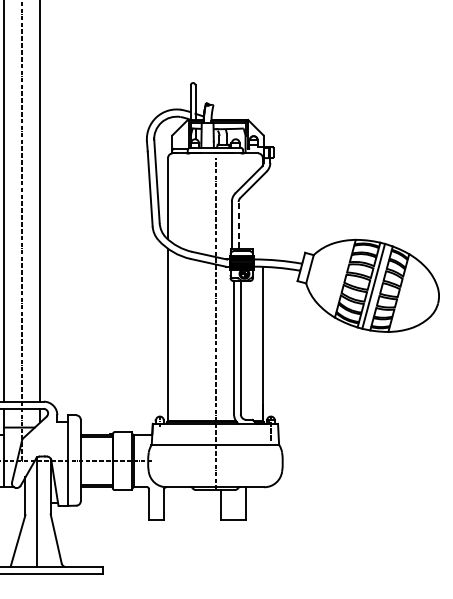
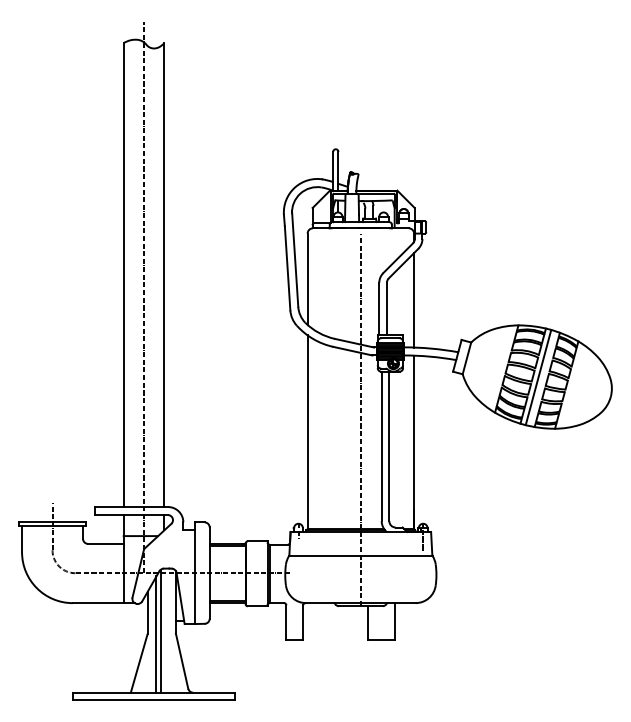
line: (263, 217) -> (414, 300), added
line: (238, 224) -> (386, 308), dashed -> solid
line: (33, 515) -> (156, 634), added

